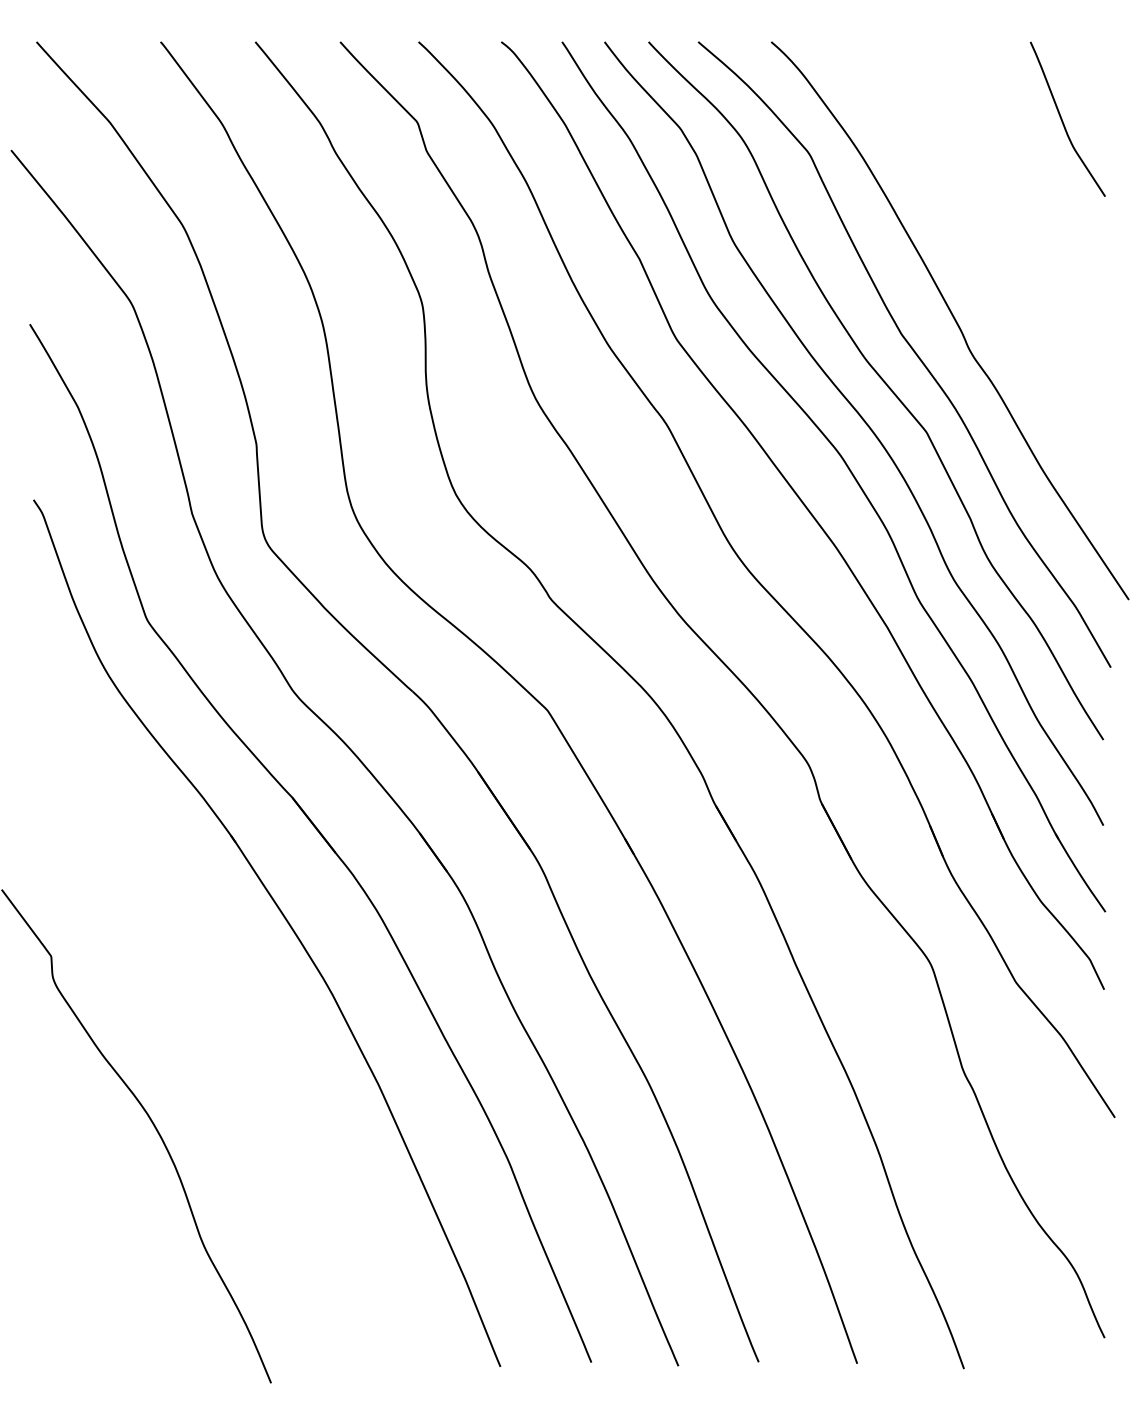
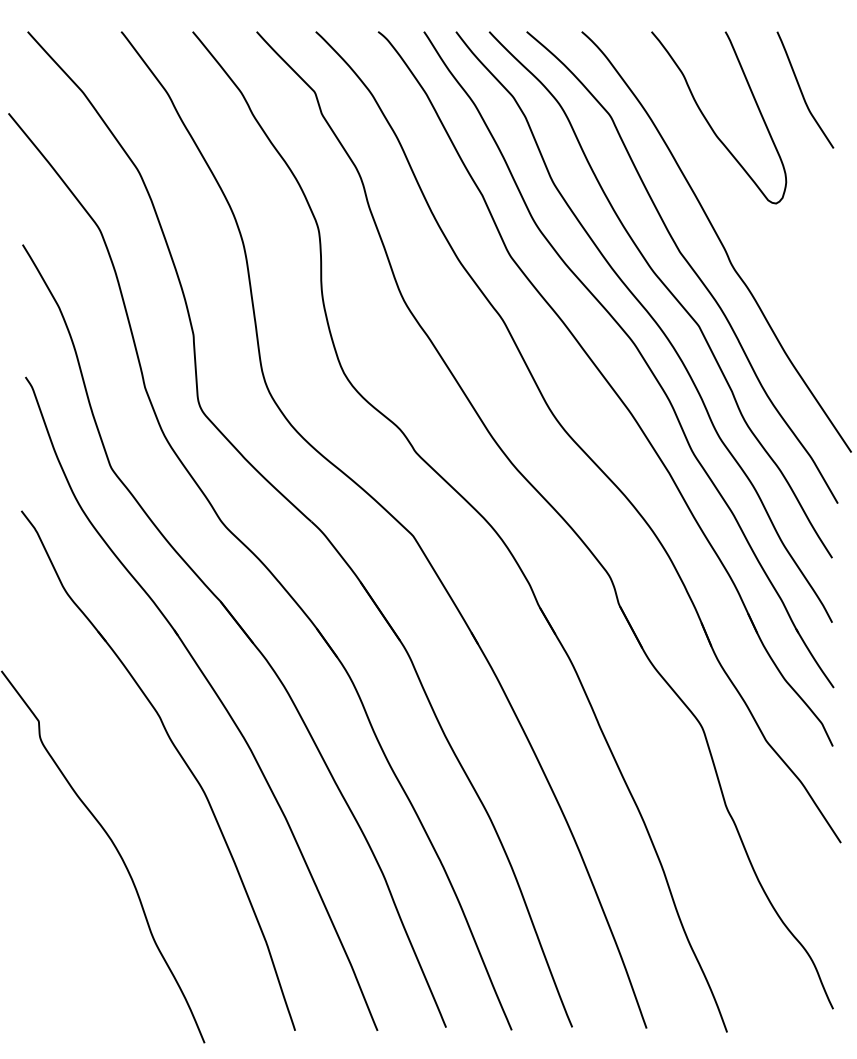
curve: (941, 164) -> (710, 124), added
part: (239, 1004) -> (180, 757), added

